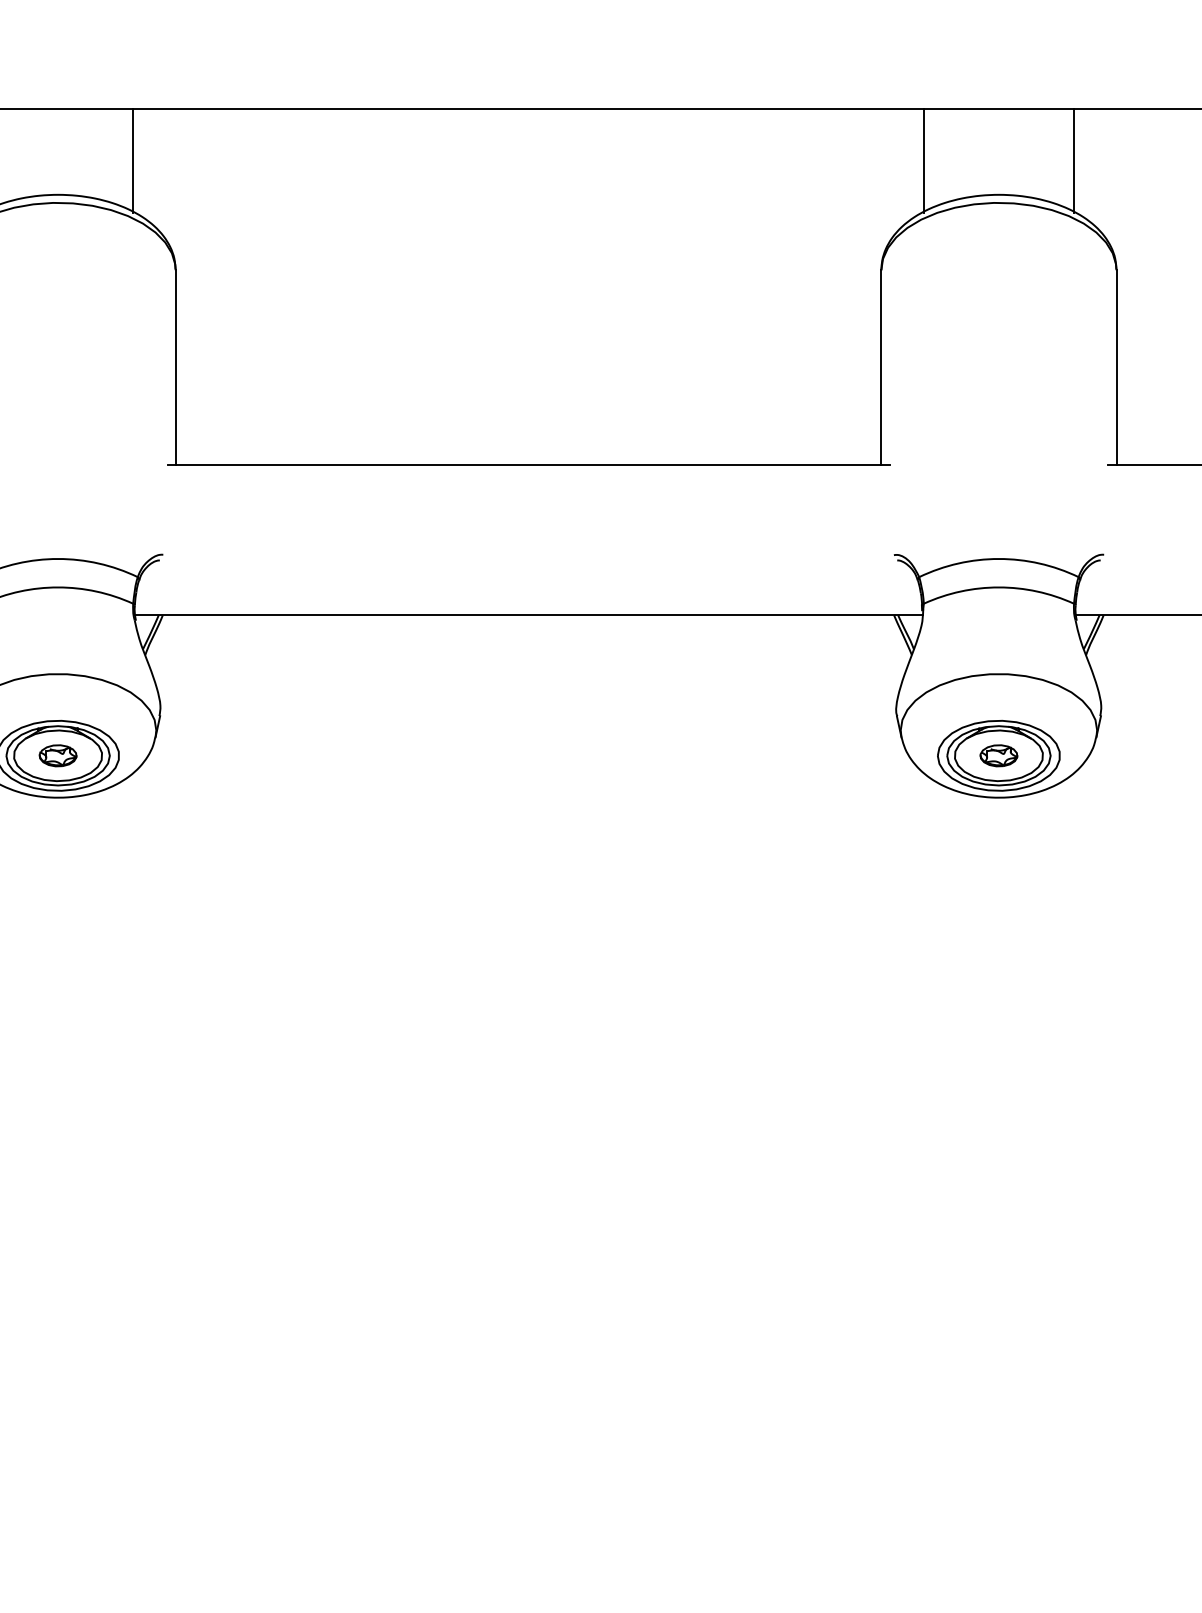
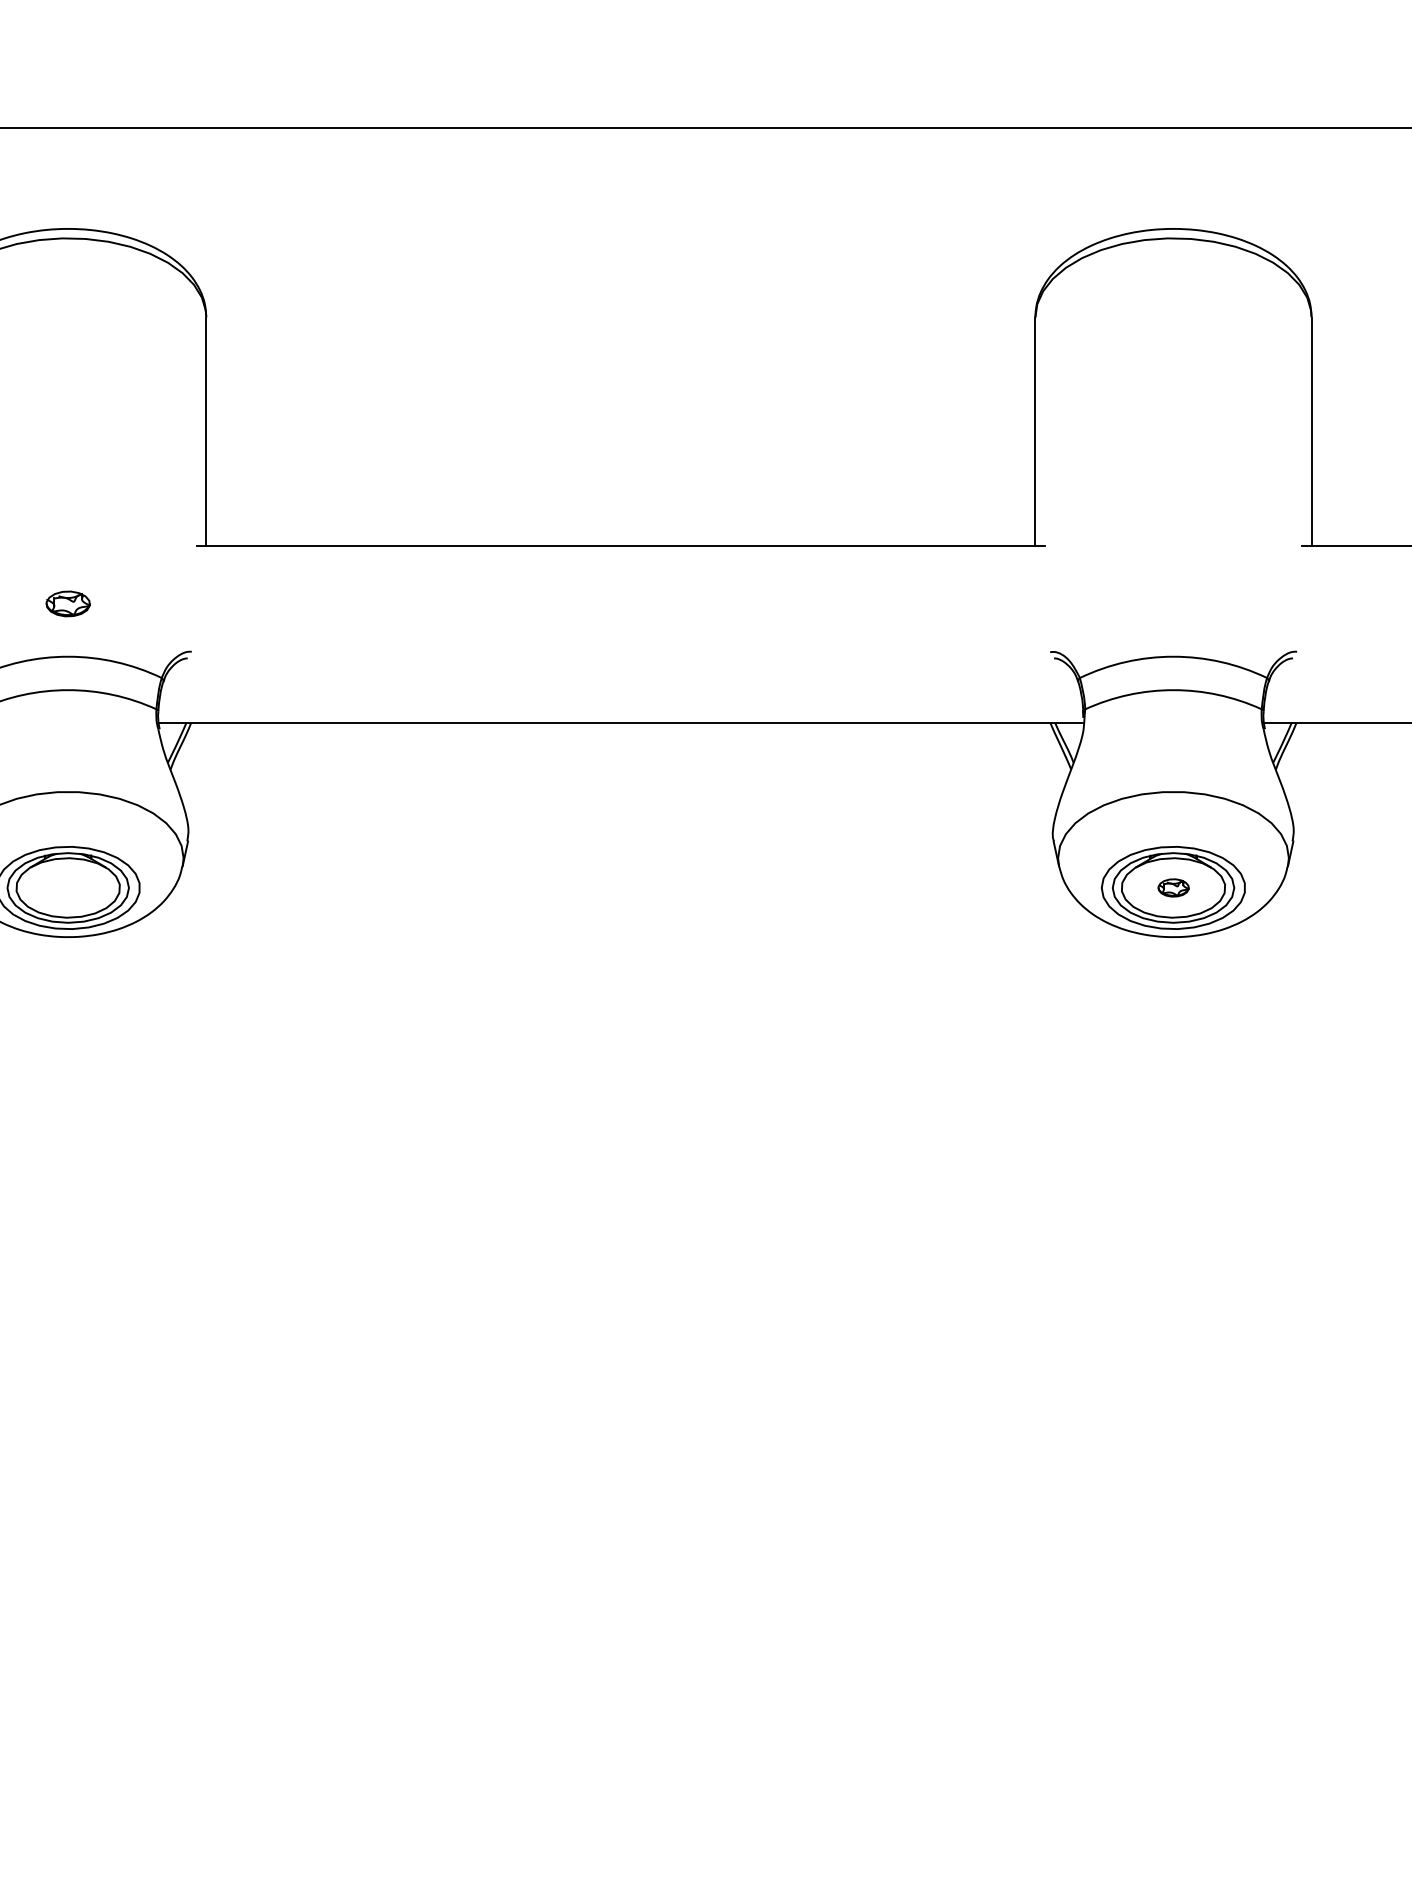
line: (133, 160) -> (156, 188), removed
line: (924, 160) -> (1085, 188), removed
line: (1073, 160) -> (1261, 188), removed
part: (57, 755) -> (67, 603), moved
part: (998, 755) -> (1173, 887), size x0.7

